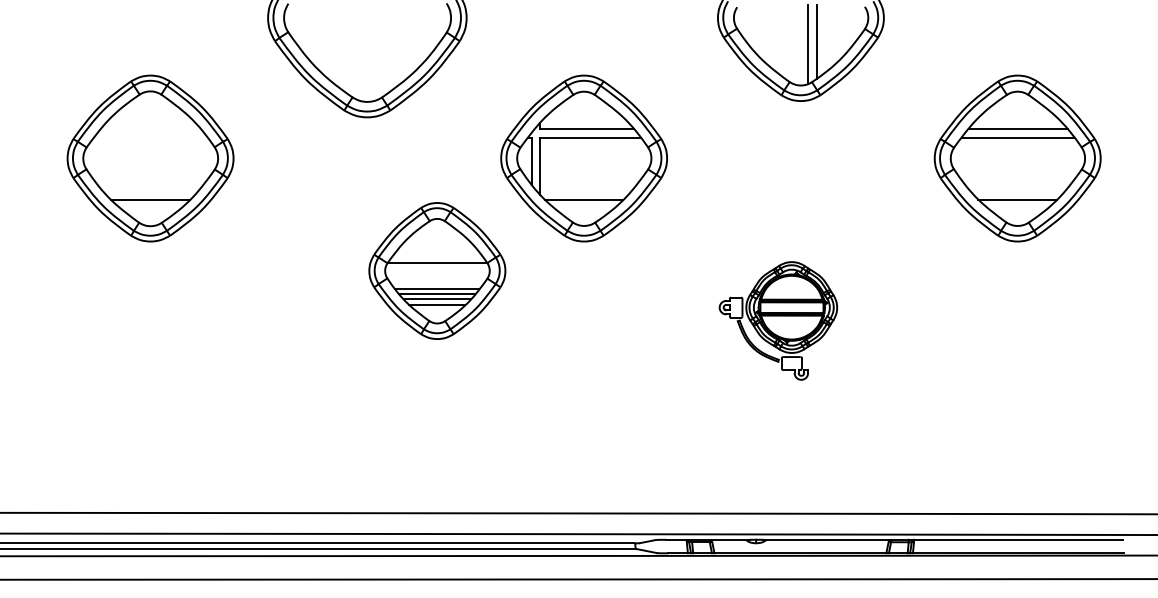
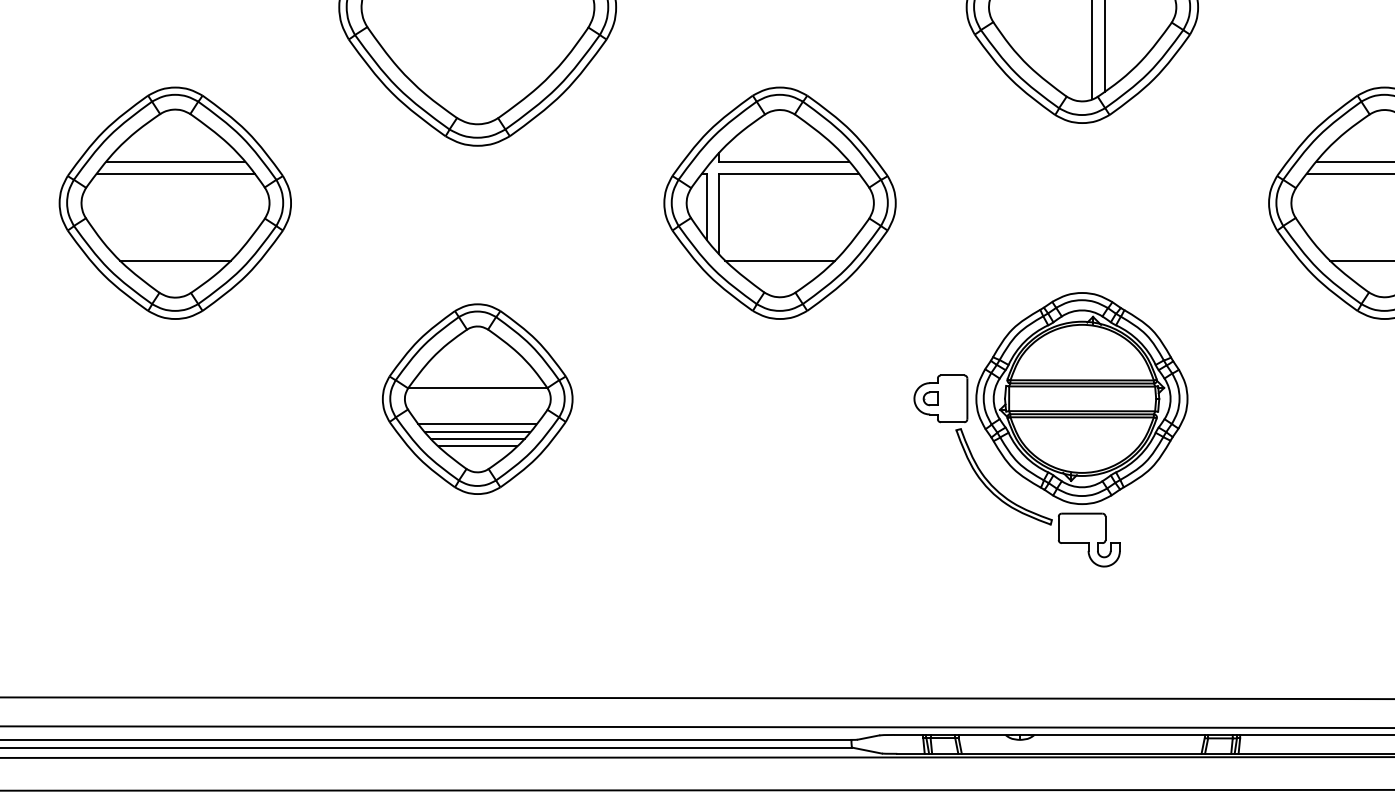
line: (150, 128) -> (175, 161), added
line: (150, 137) -> (175, 173), added
part: (437, 270) -> (477, 398), moved
part: (778, 320) -> (1051, 429), size x1.67

